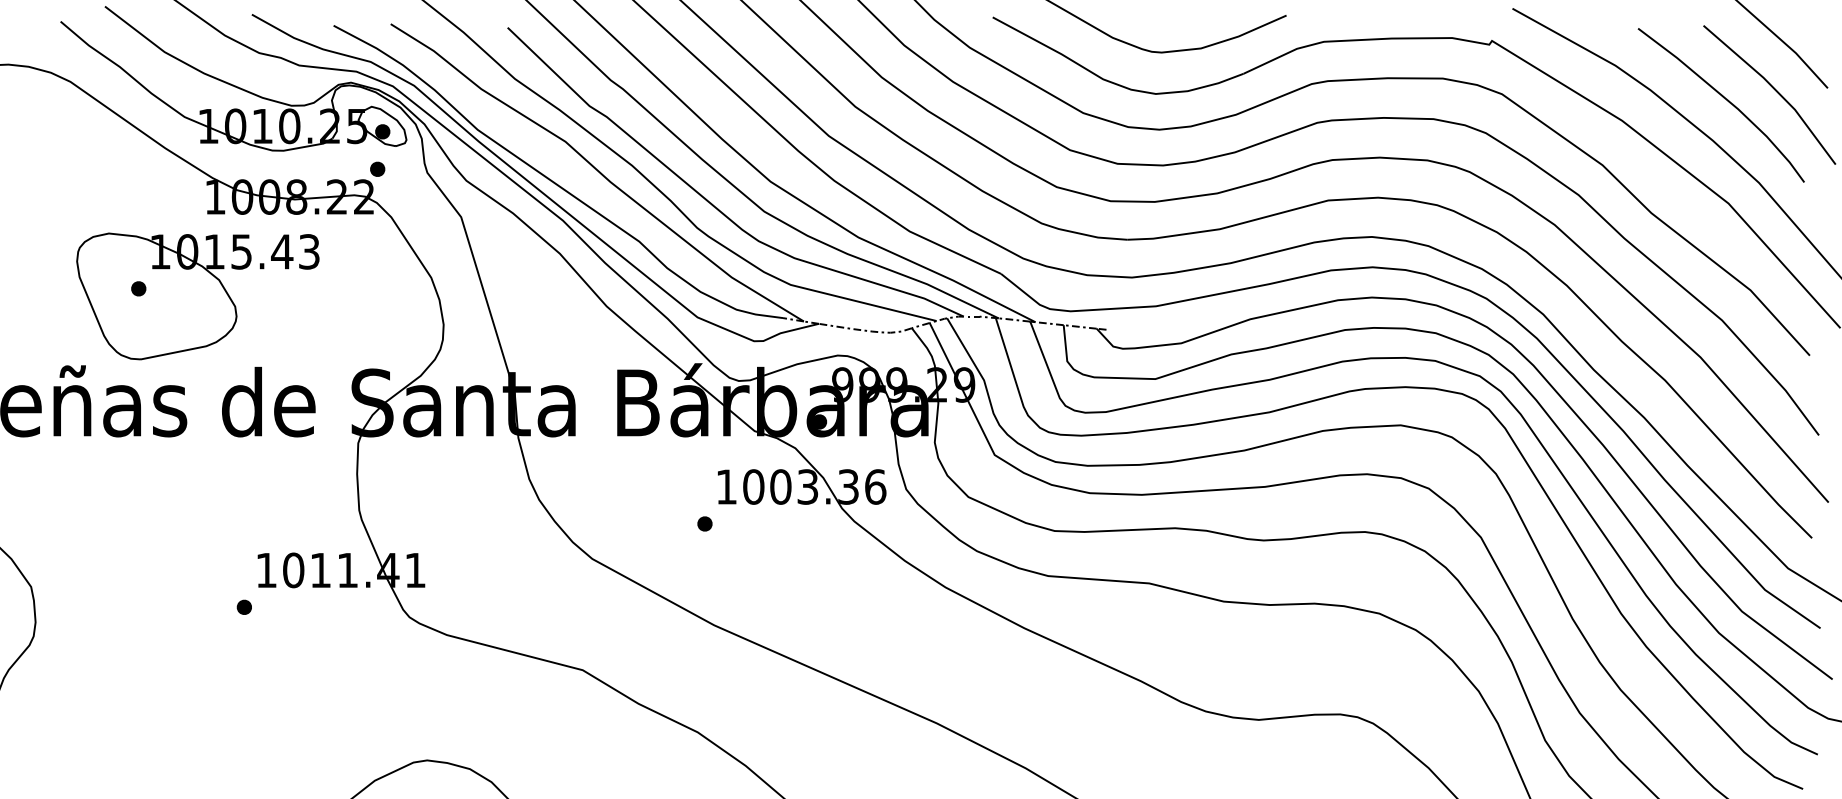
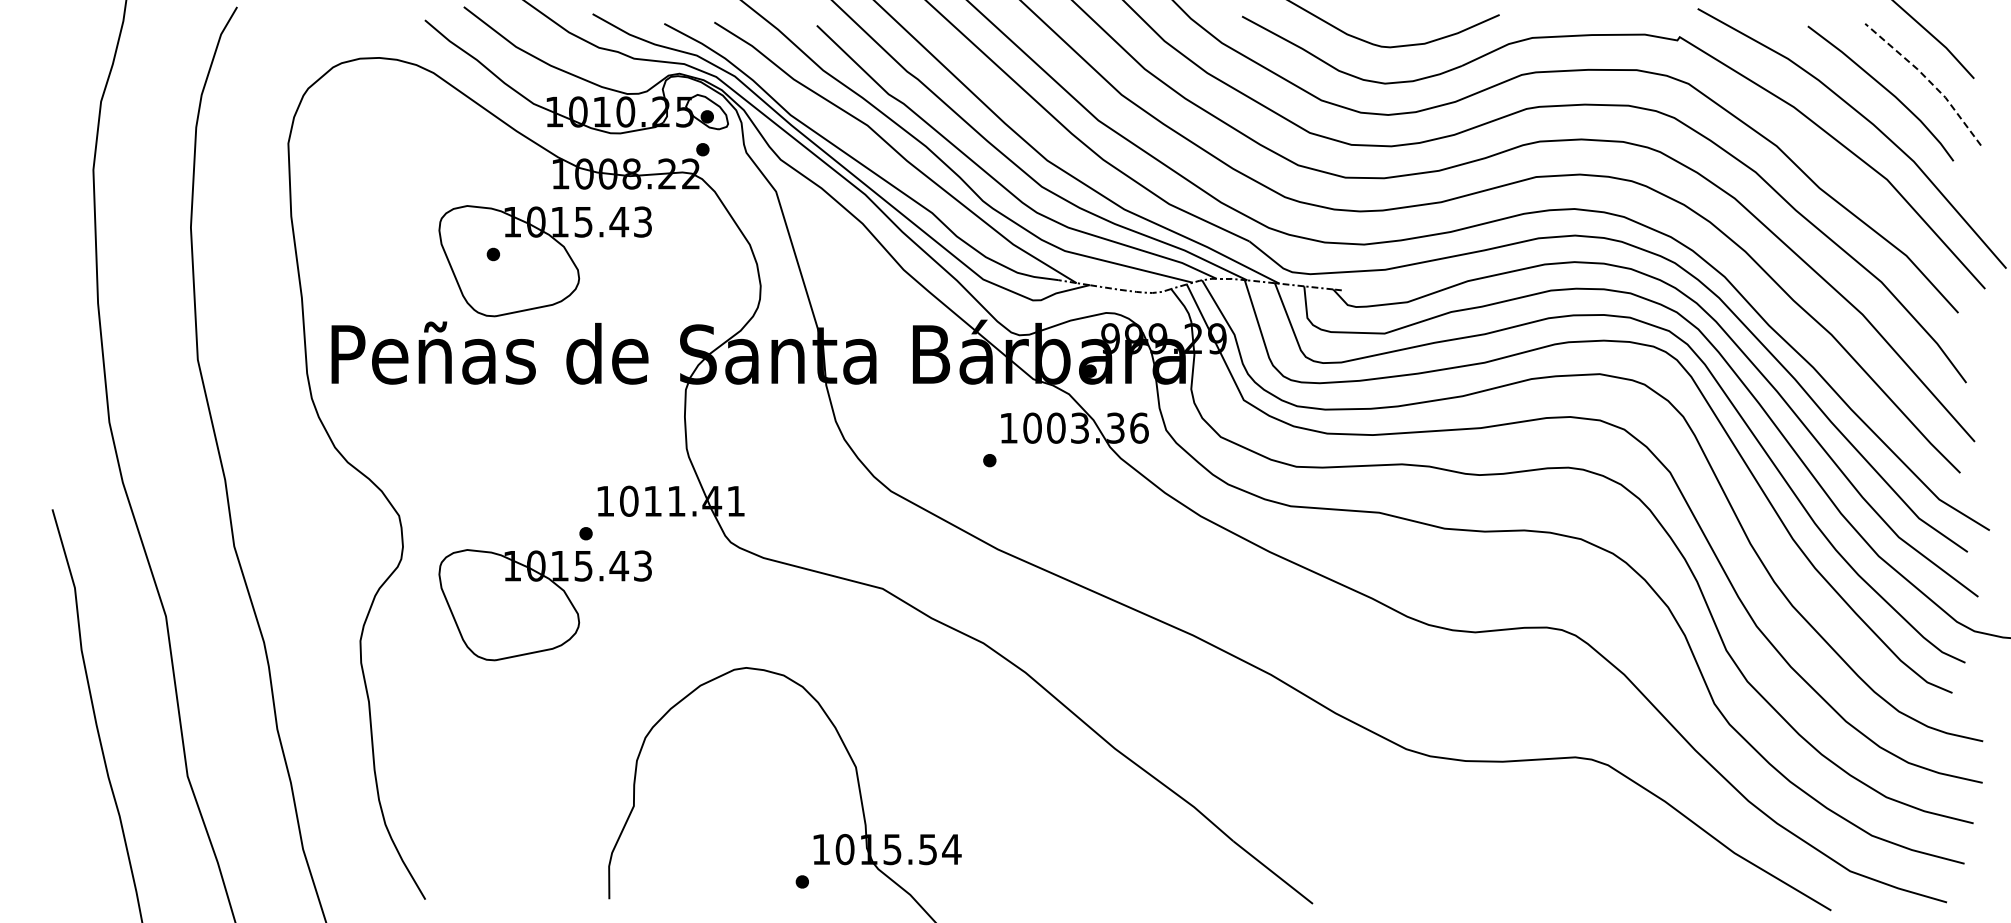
line: (1775, 89) -> (1928, 79), solid -> dashed
part: (197, 689) -> (544, 605), added

